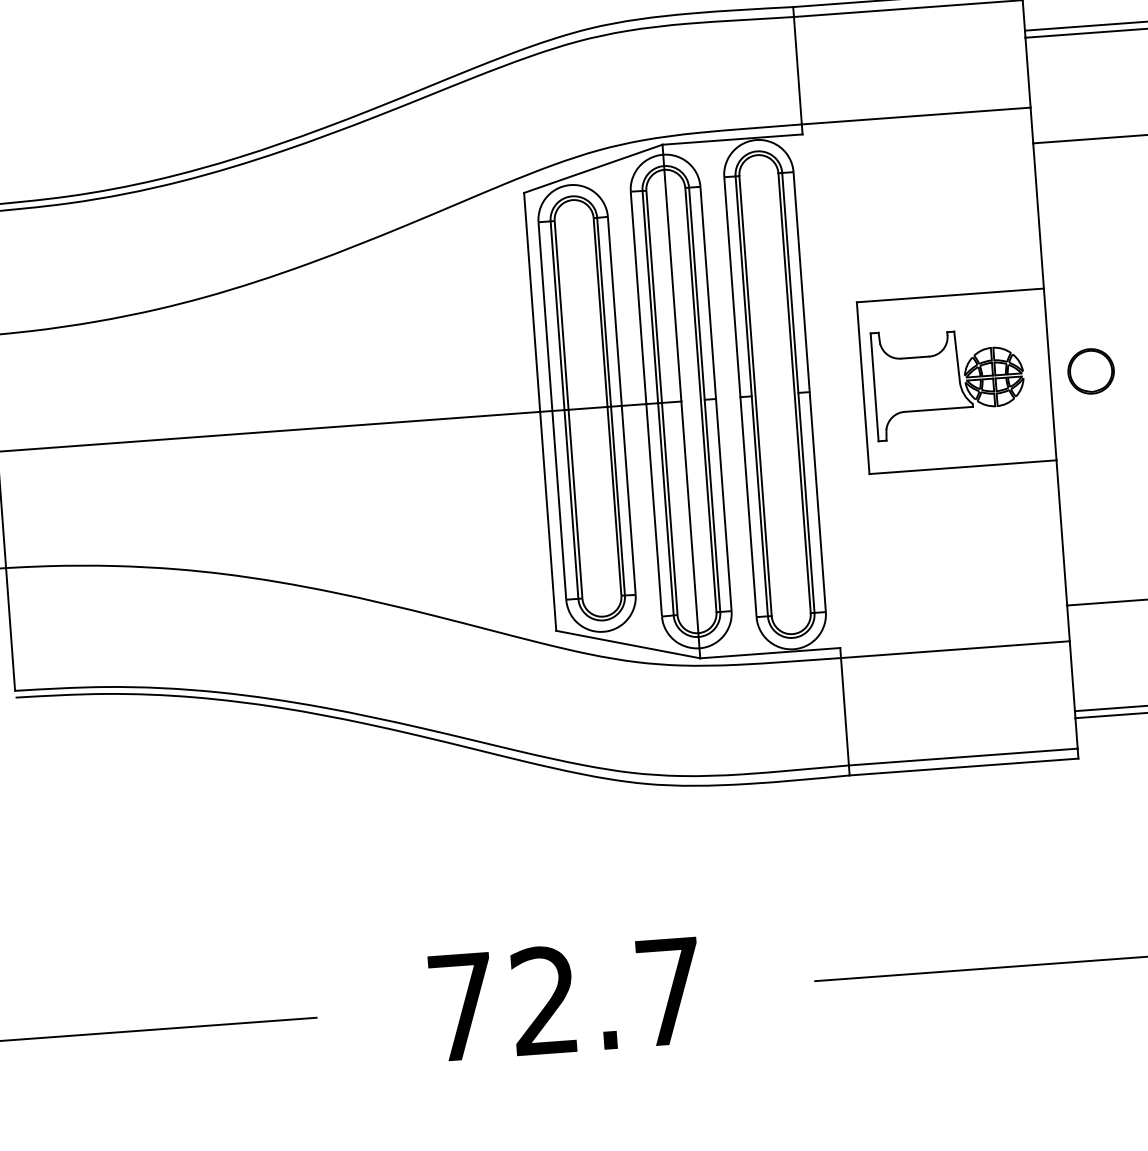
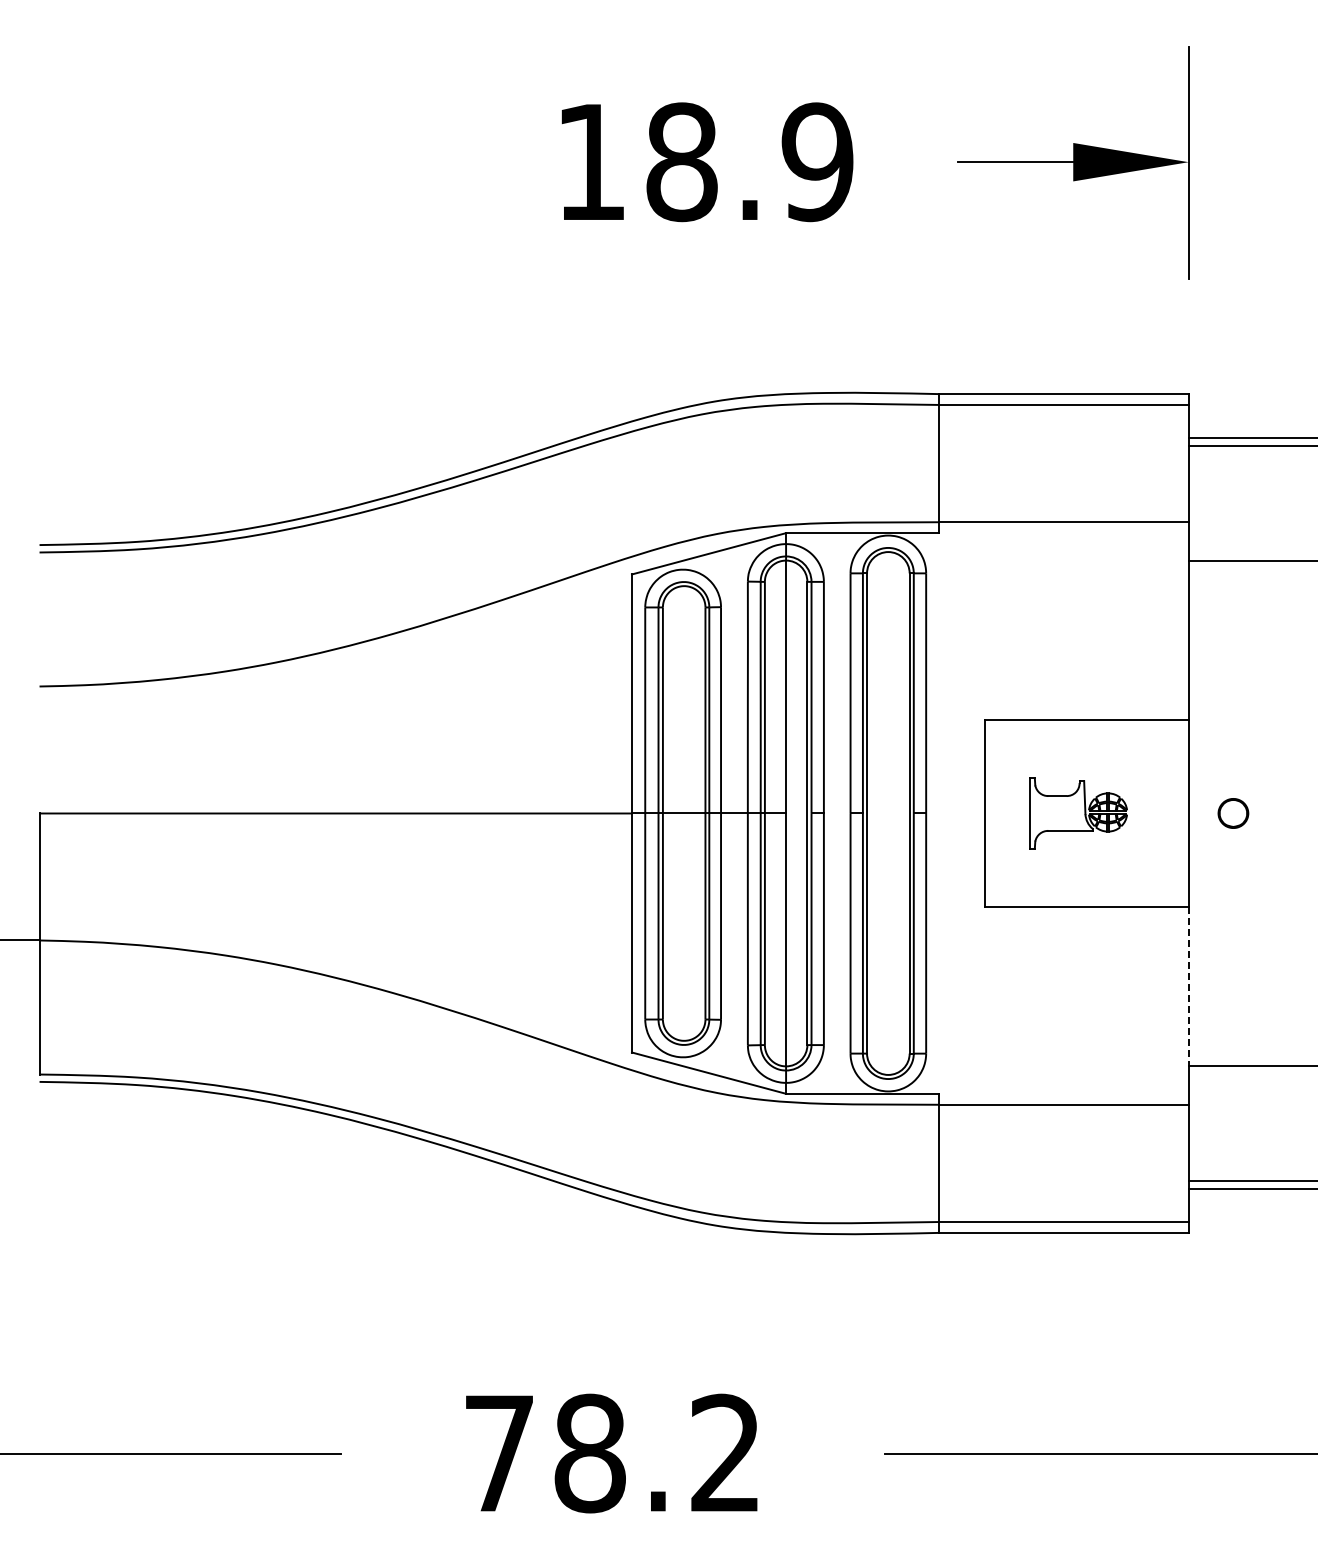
part: (1091, 371) -> (1233, 813), size x0.6
part: (949, 381) -> (1078, 813), size x0.6
line: (1061, 532) -> (1188, 986), solid -> dashed
text: (605, 996) -> (656, 1453), 72.7 -> 78.2

